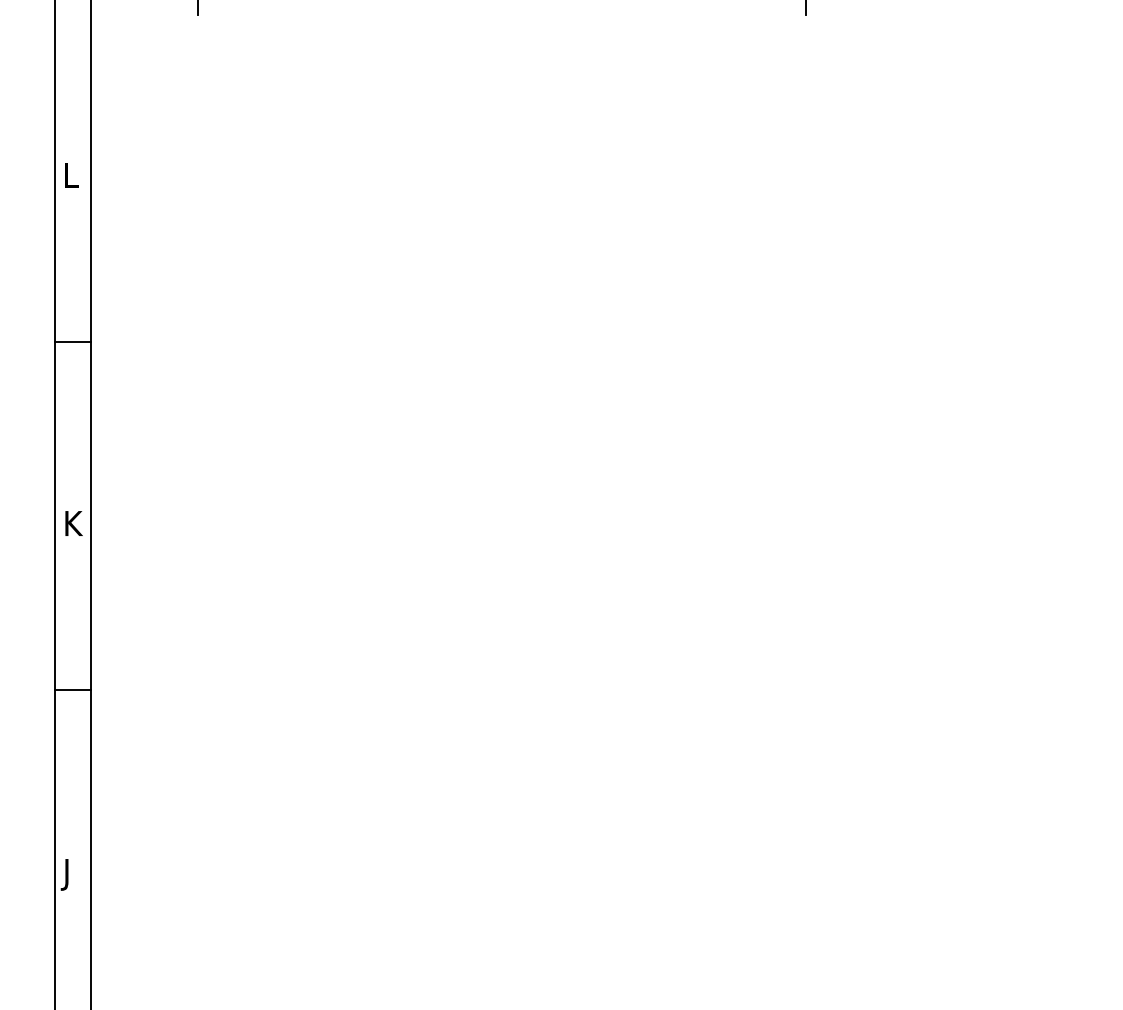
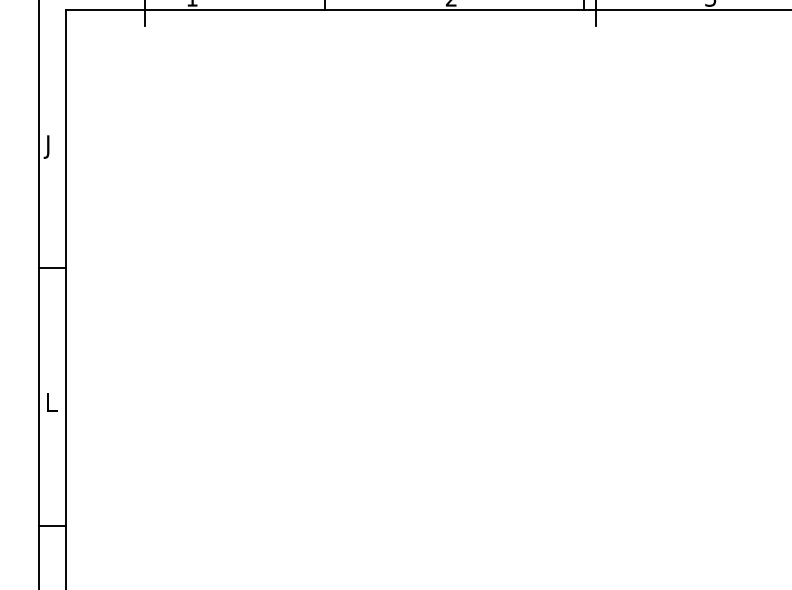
text: (69, 178) -> (50, 146), L -> J
text: (73, 523) -> (53, 402), K -> L

